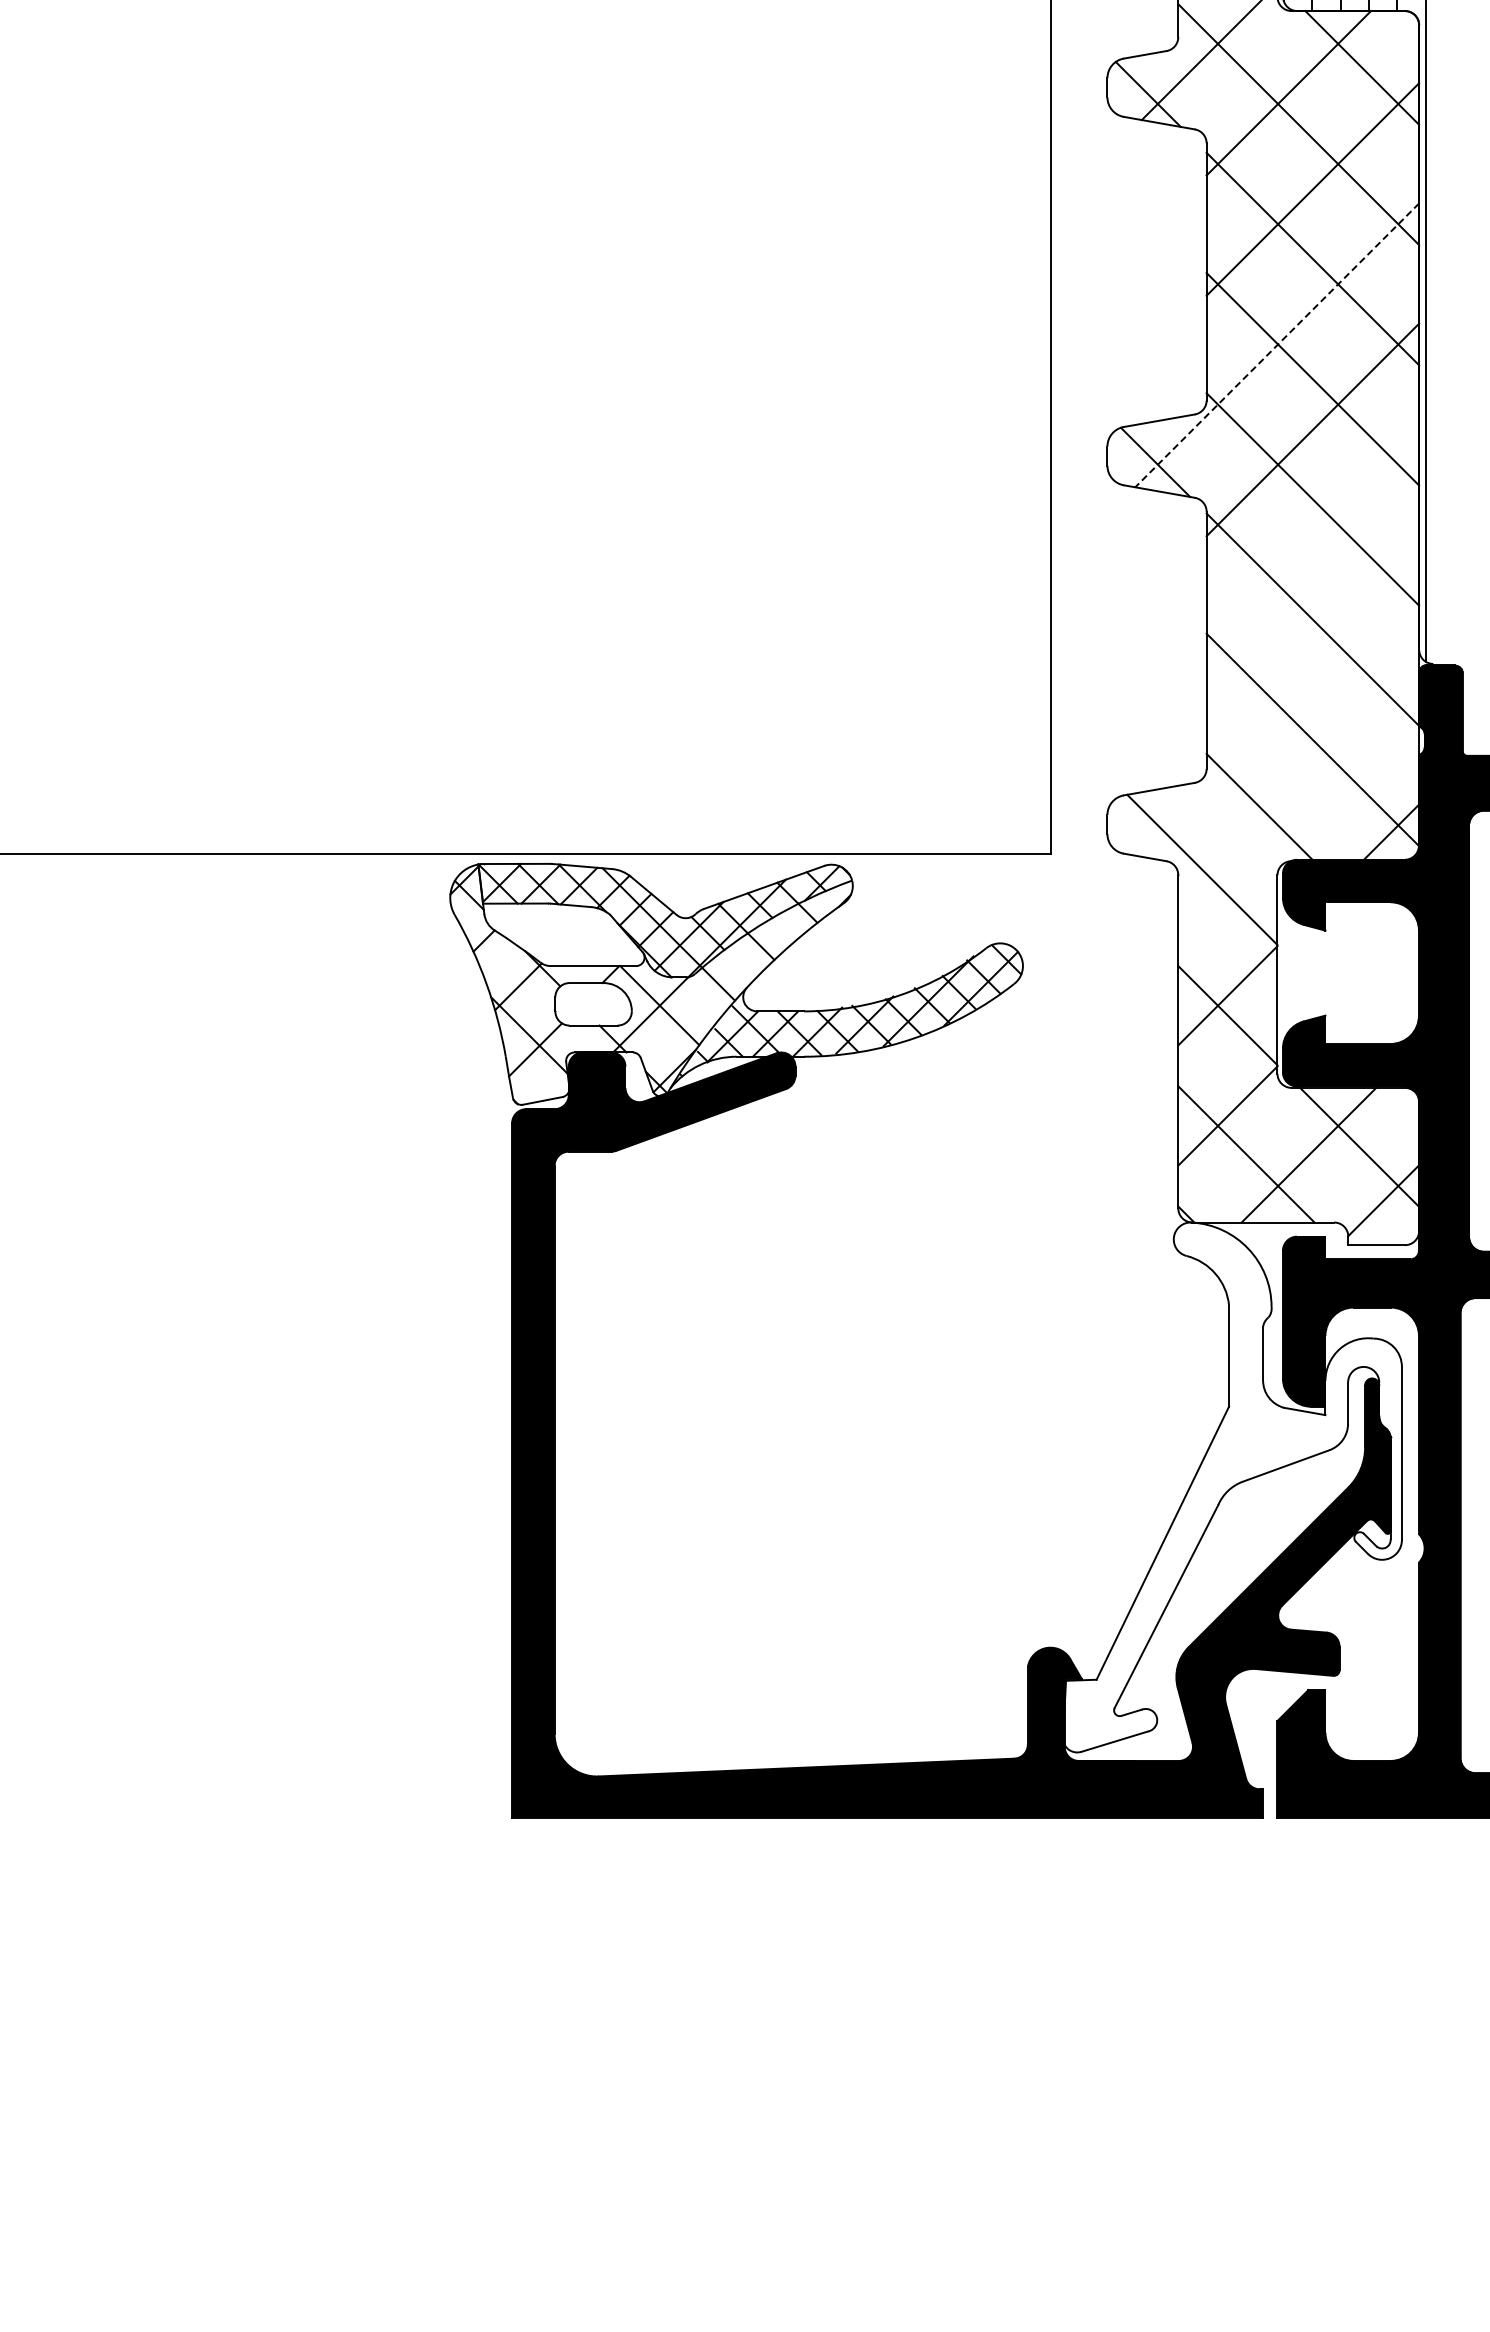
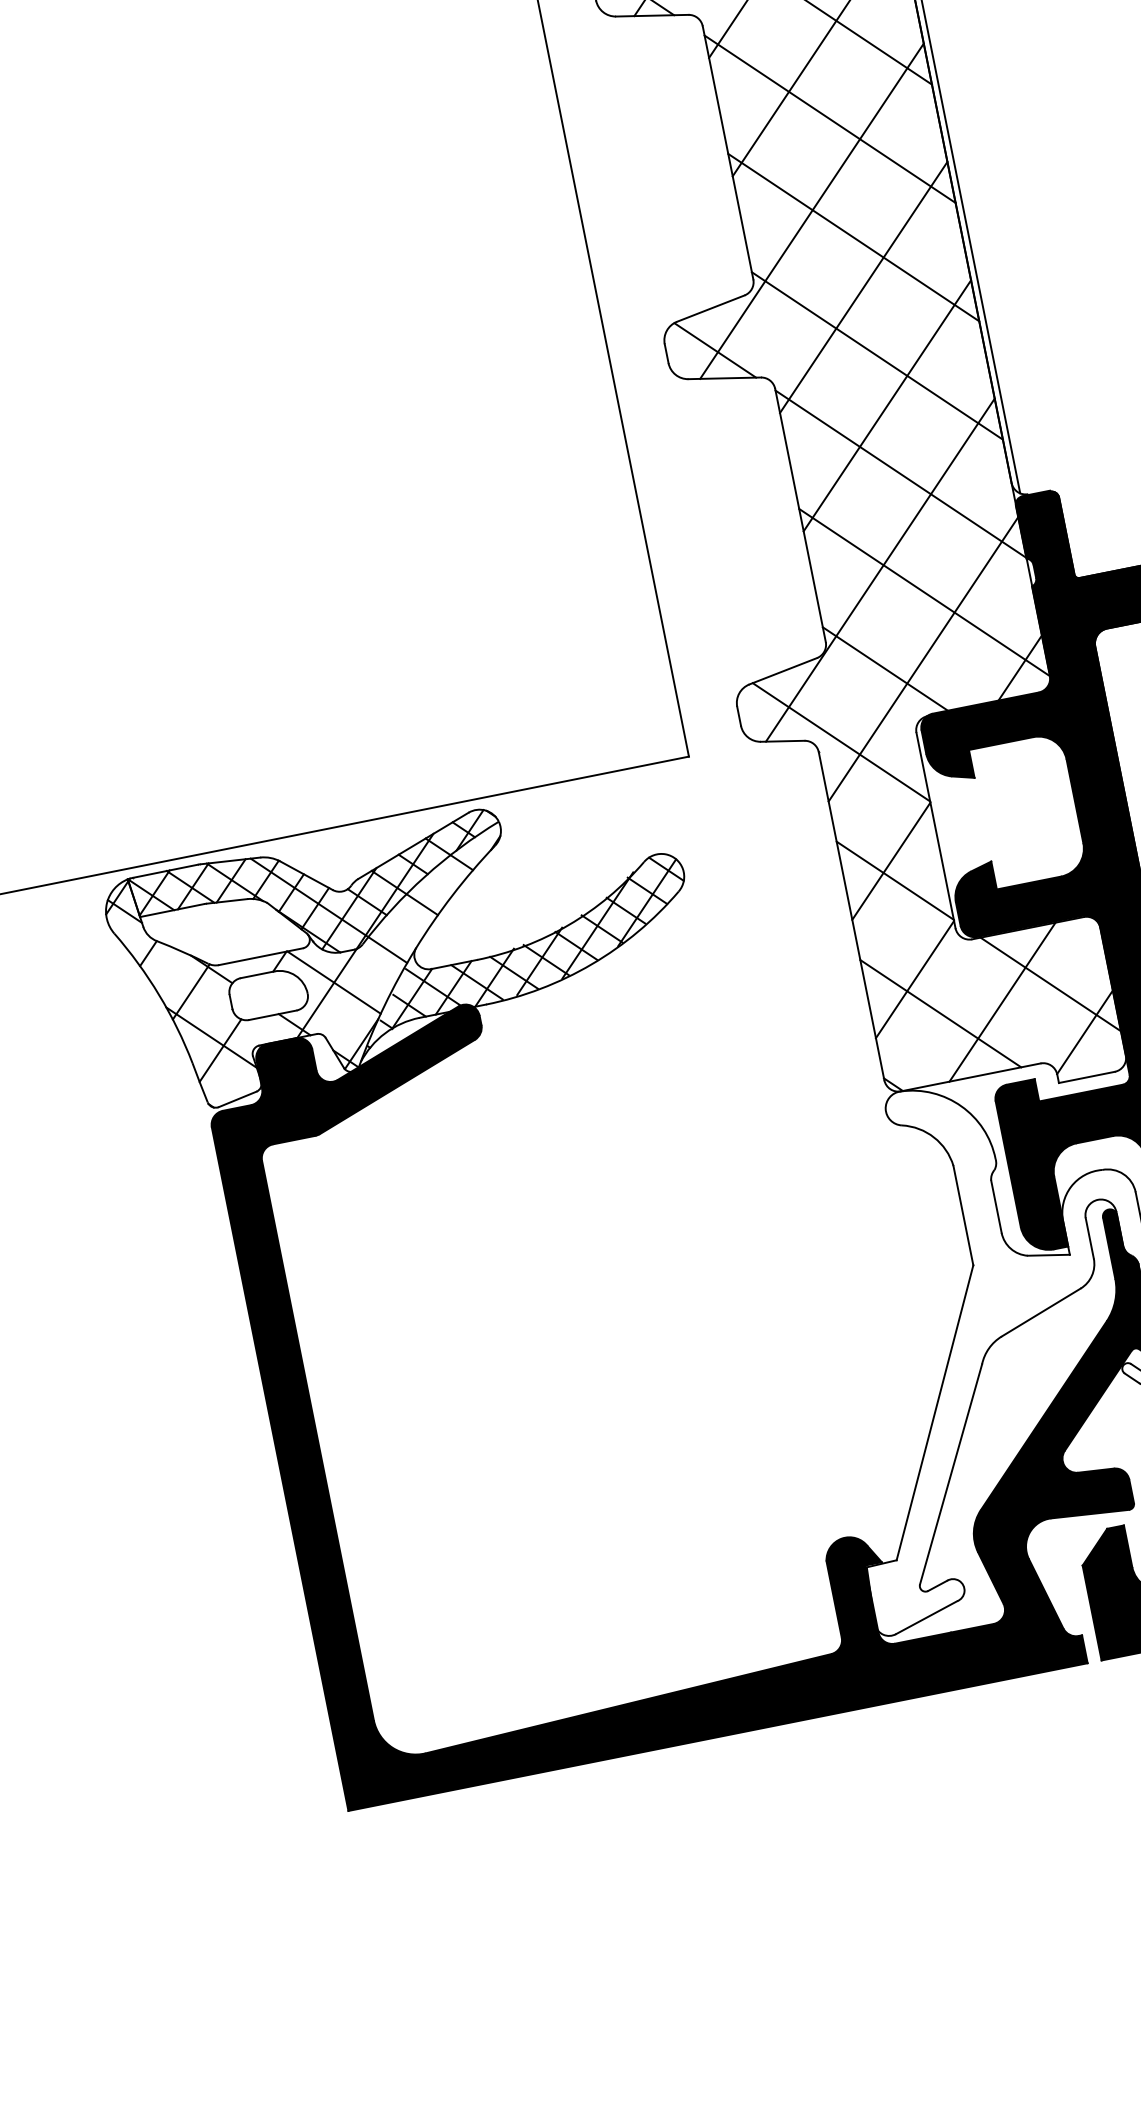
line: (1277, 345) -> (812, 211), dashed -> solid
line: (1312, 549) -> (886, 405), added
line: (1273, 709) -> (879, 570), added
line: (1298, 804) -> (923, 659), added

